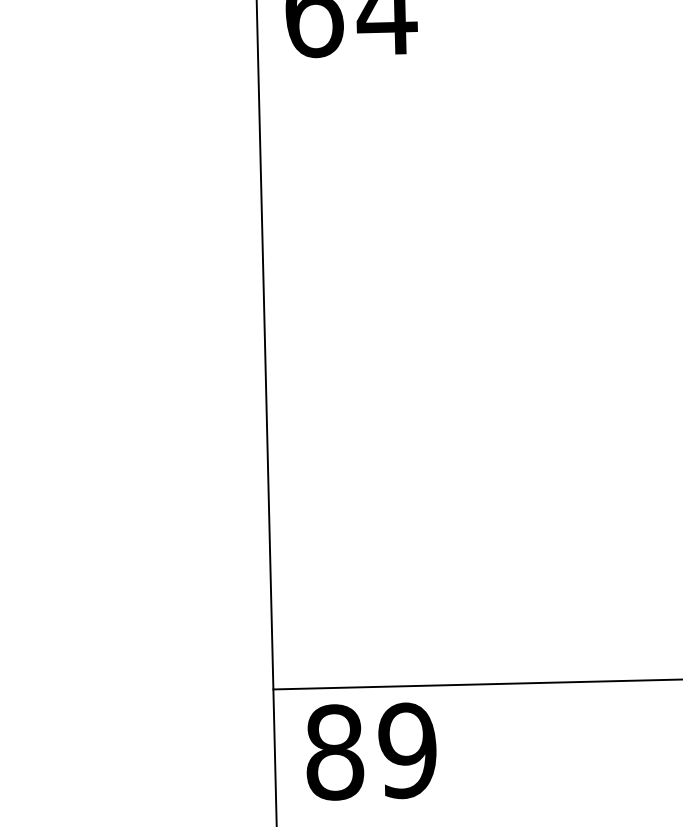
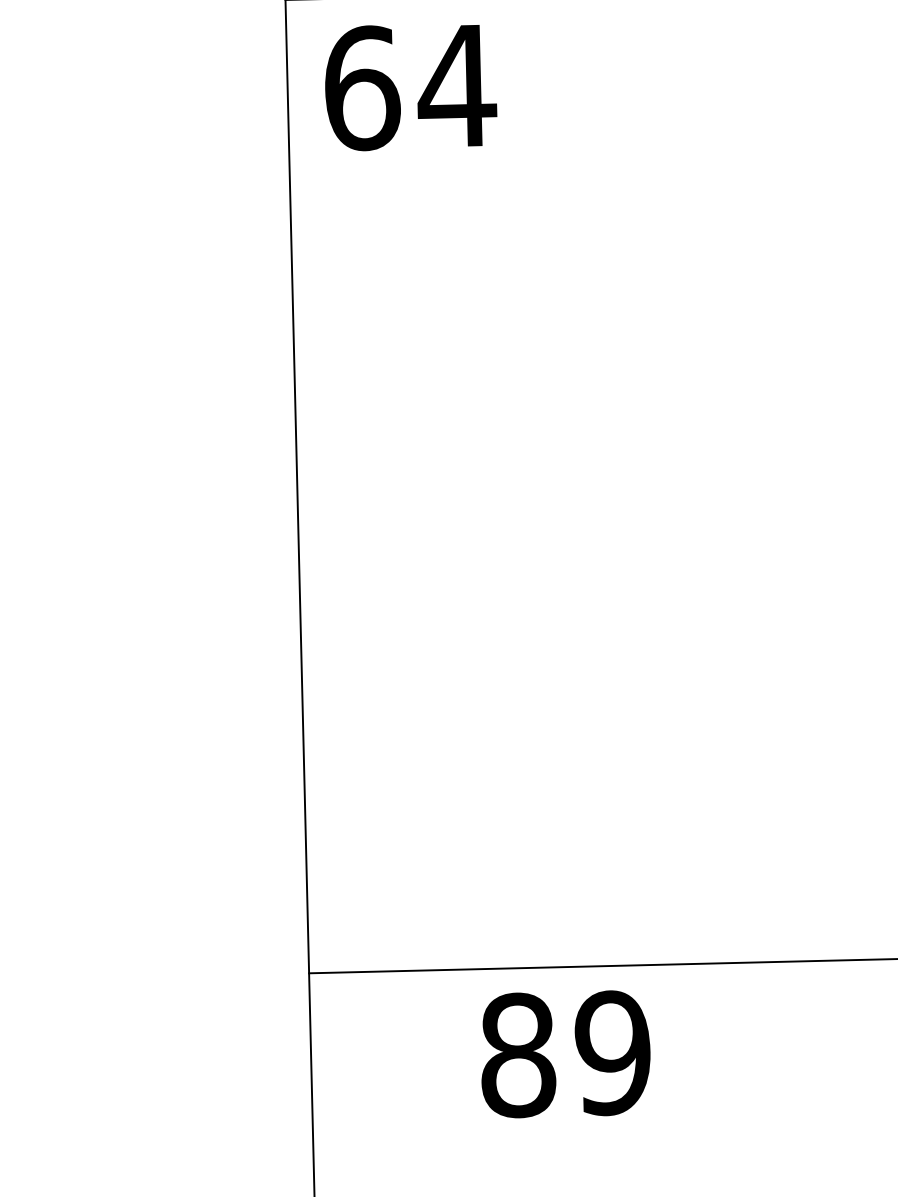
text: (371, 751) -> (565, 1054), moved

